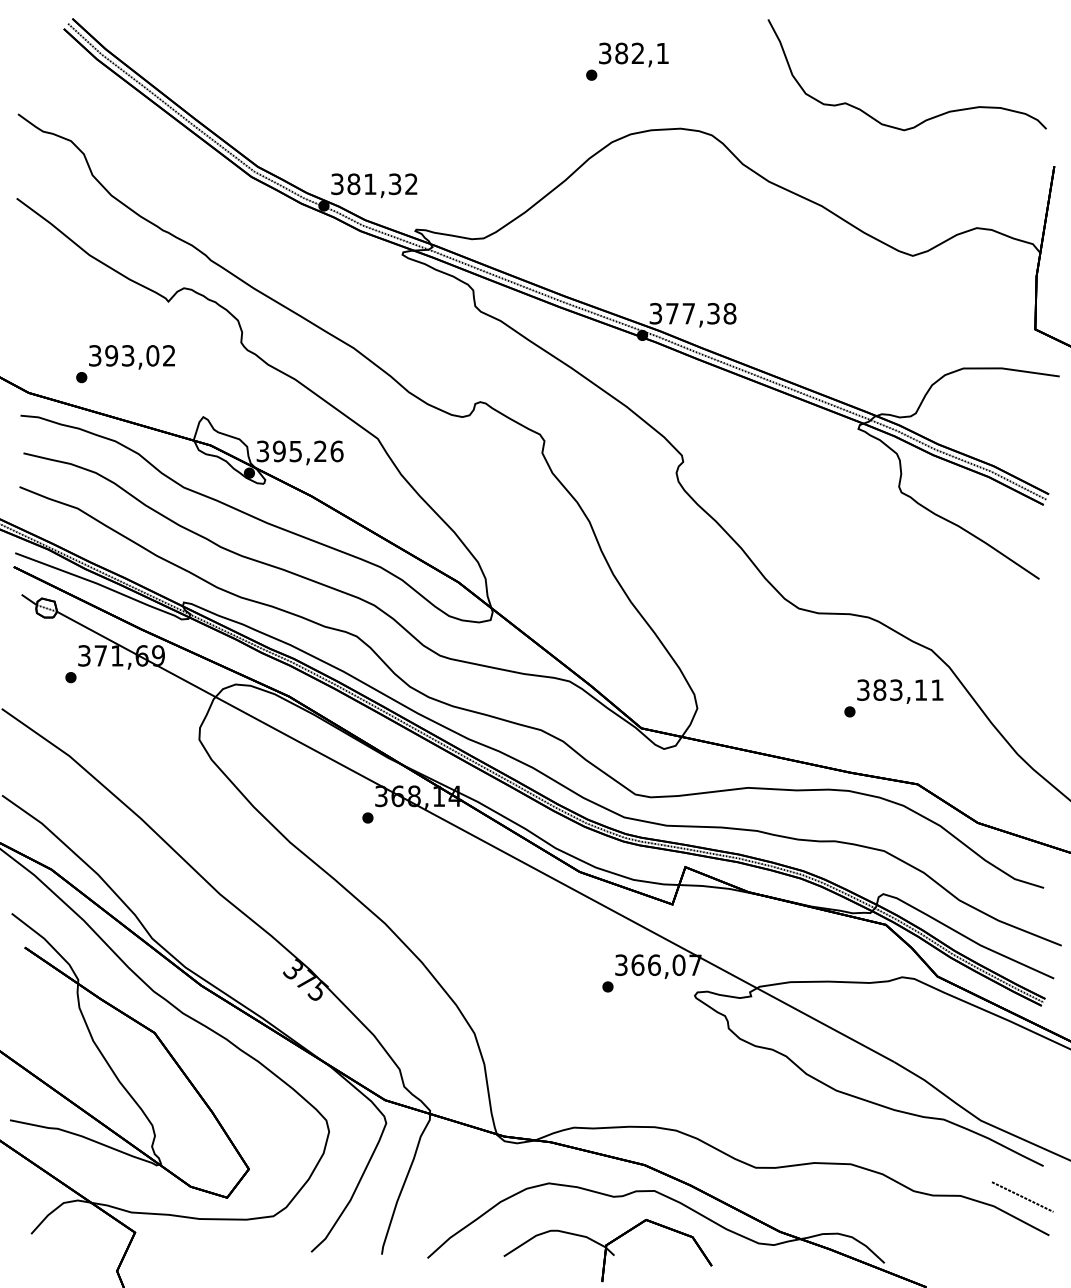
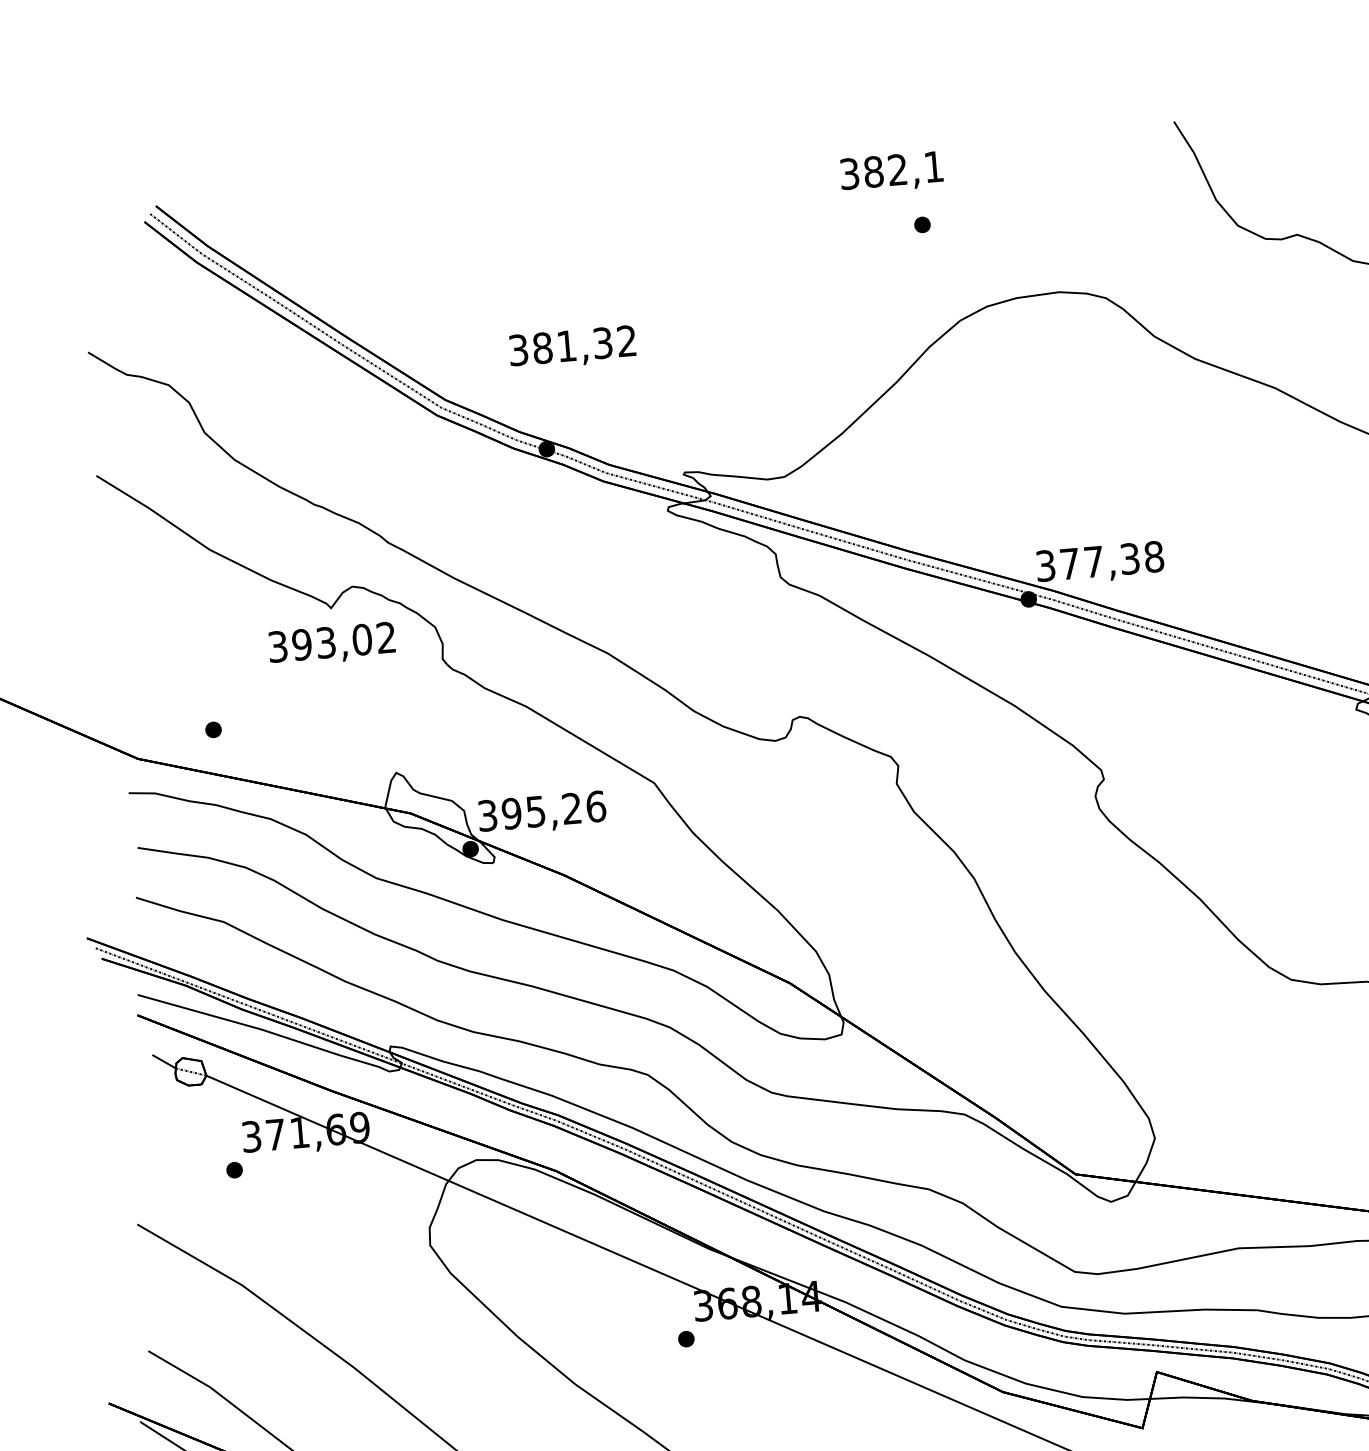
text: (633, 54) -> (891, 171), moved
text: (374, 185) -> (572, 347), moved
text: (131, 357) -> (331, 644), moved

